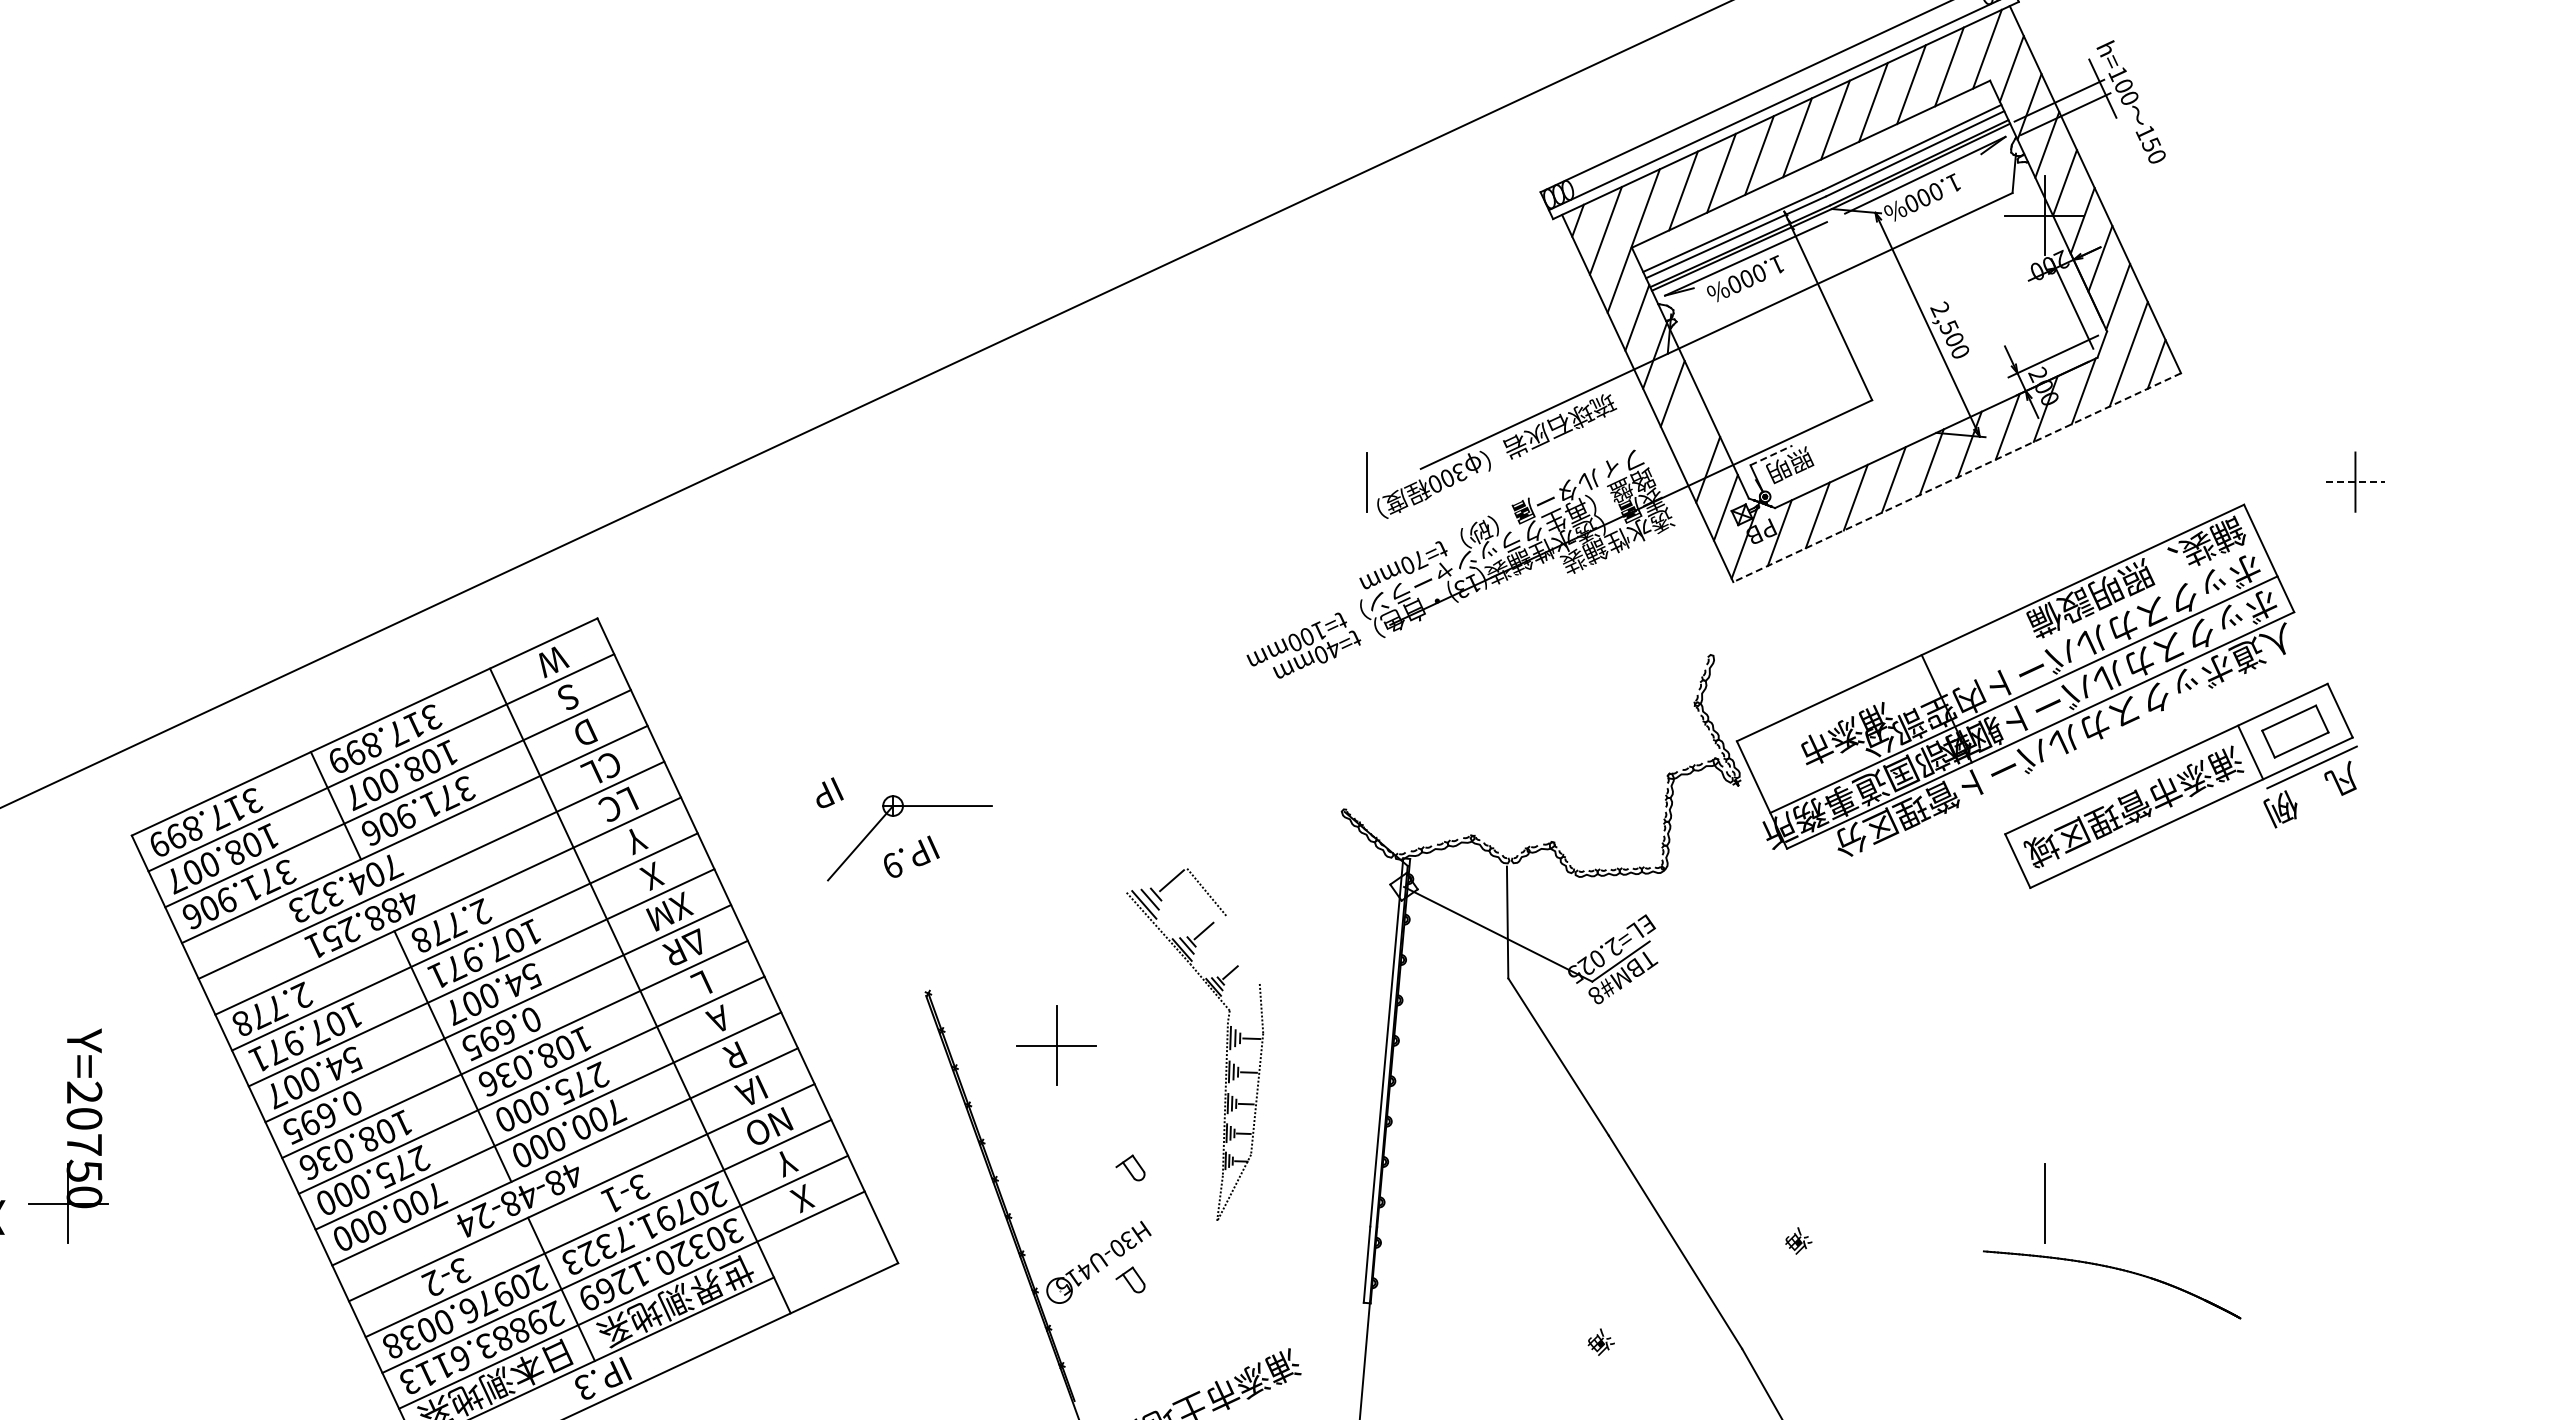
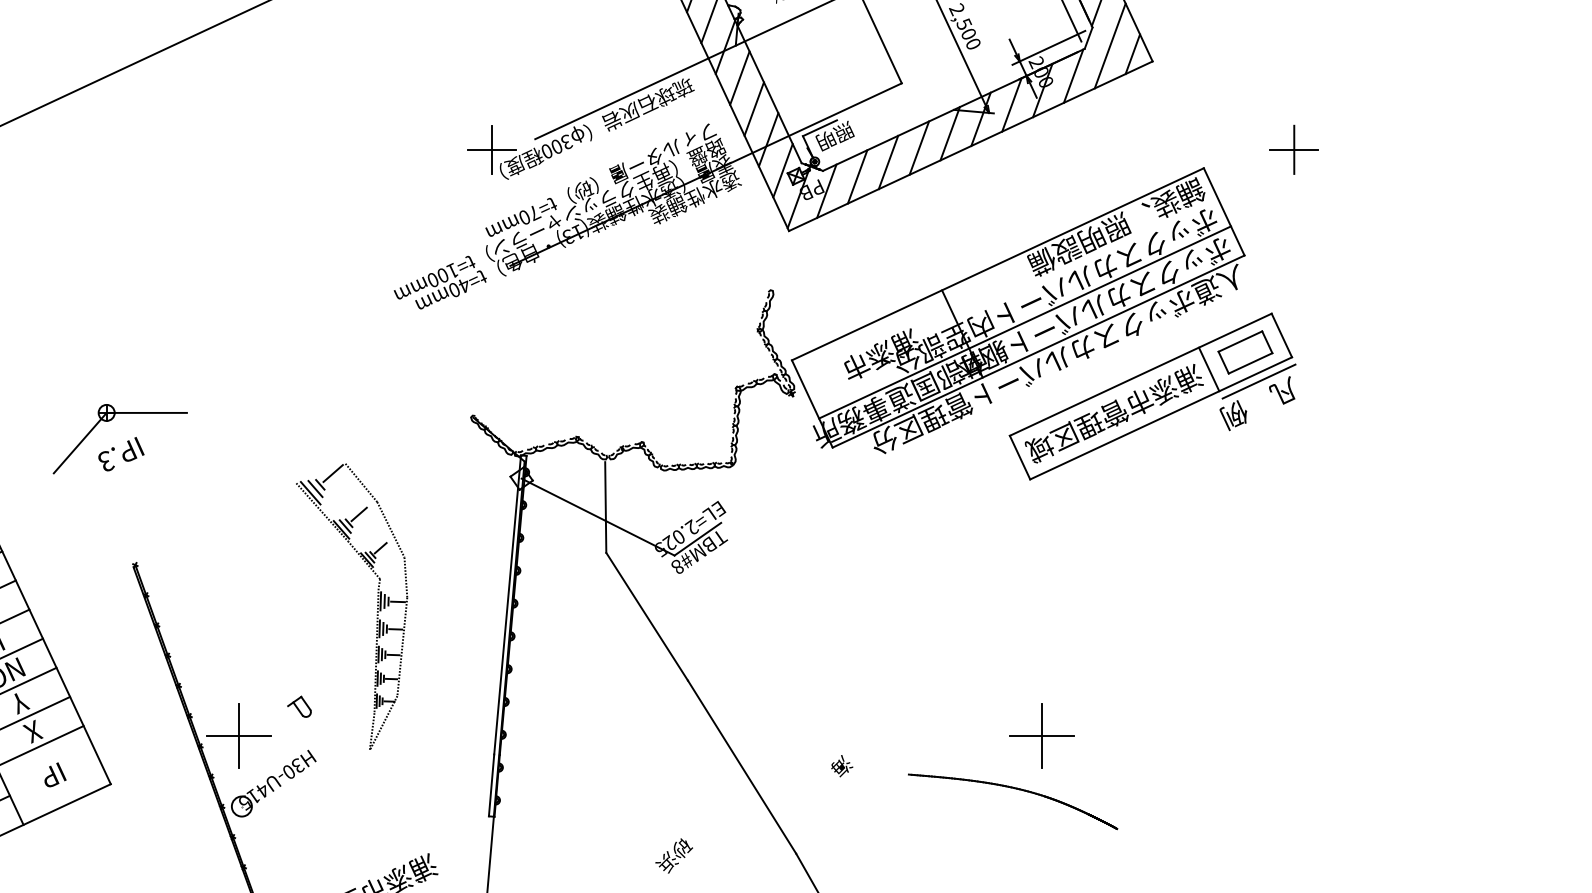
line: (1690, 431) -> (754, 108), added
line: (1771, 455) -> (820, 128), dashed -> solid
line: (1956, 477) -> (970, 146), dashed -> solid
line: (1366, 482) -> (491, 150), added
line: (2355, 482) -> (1294, 150), dashed -> solid
text: (829, 792) -> (55, 774), moved
text: (892, 865) -> (106, 461), IP.9 -> IP.3
line: (1242, 949) -> (390, 529), added
part: (1056, 1045) -> (239, 735), moved
line: (2044, 1203) -> (1041, 735), added
part: (2114, 1269) -> (1014, 789), moved
part: (1130, 1279) -> (299, 797), removed
text: (1591, 1350) -> (673, 855), 海 -> 砂浜

